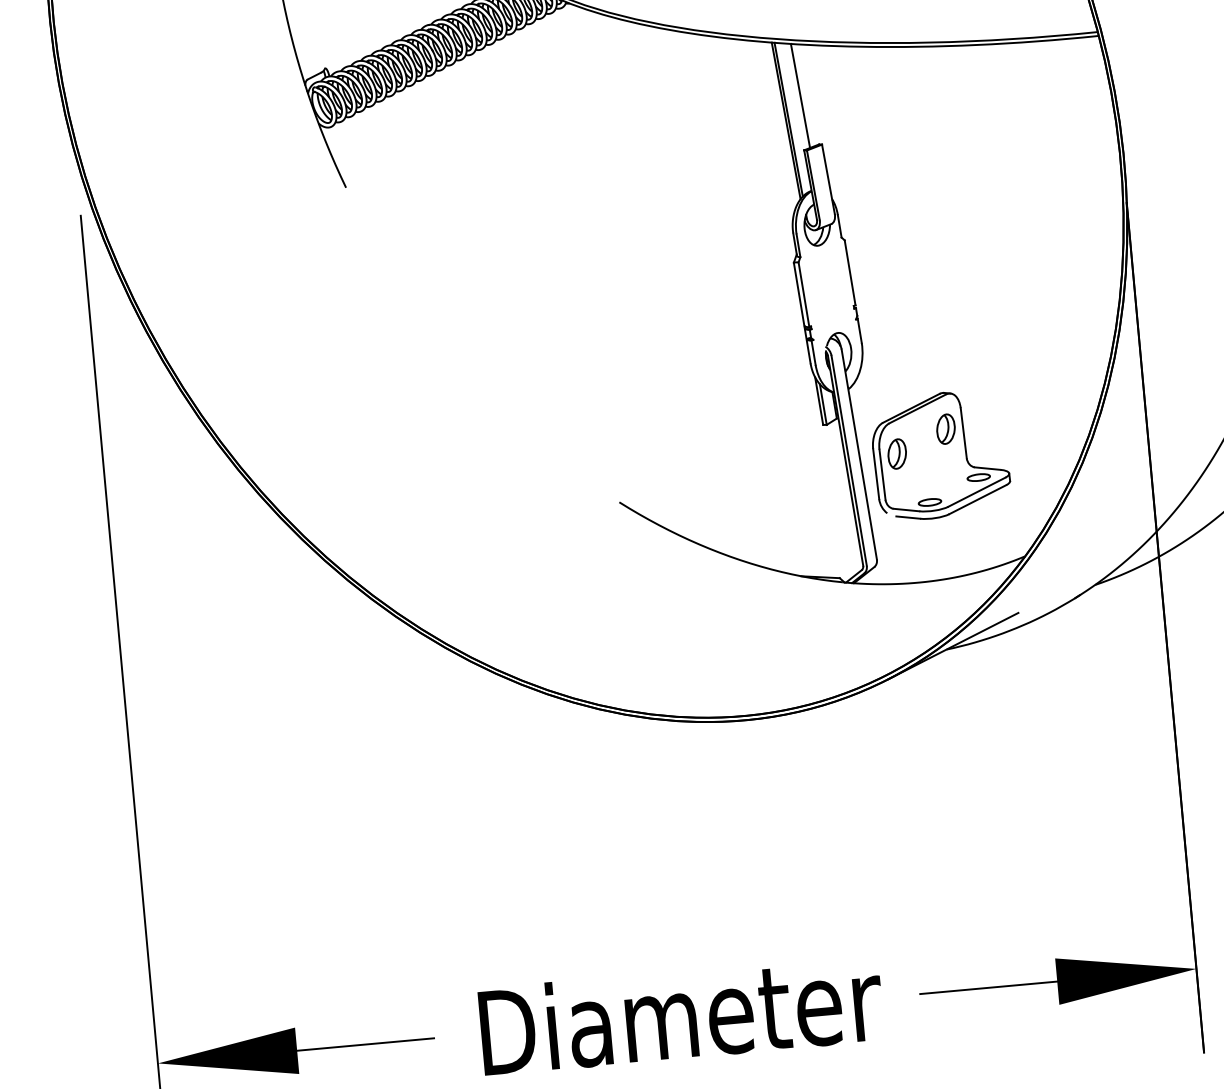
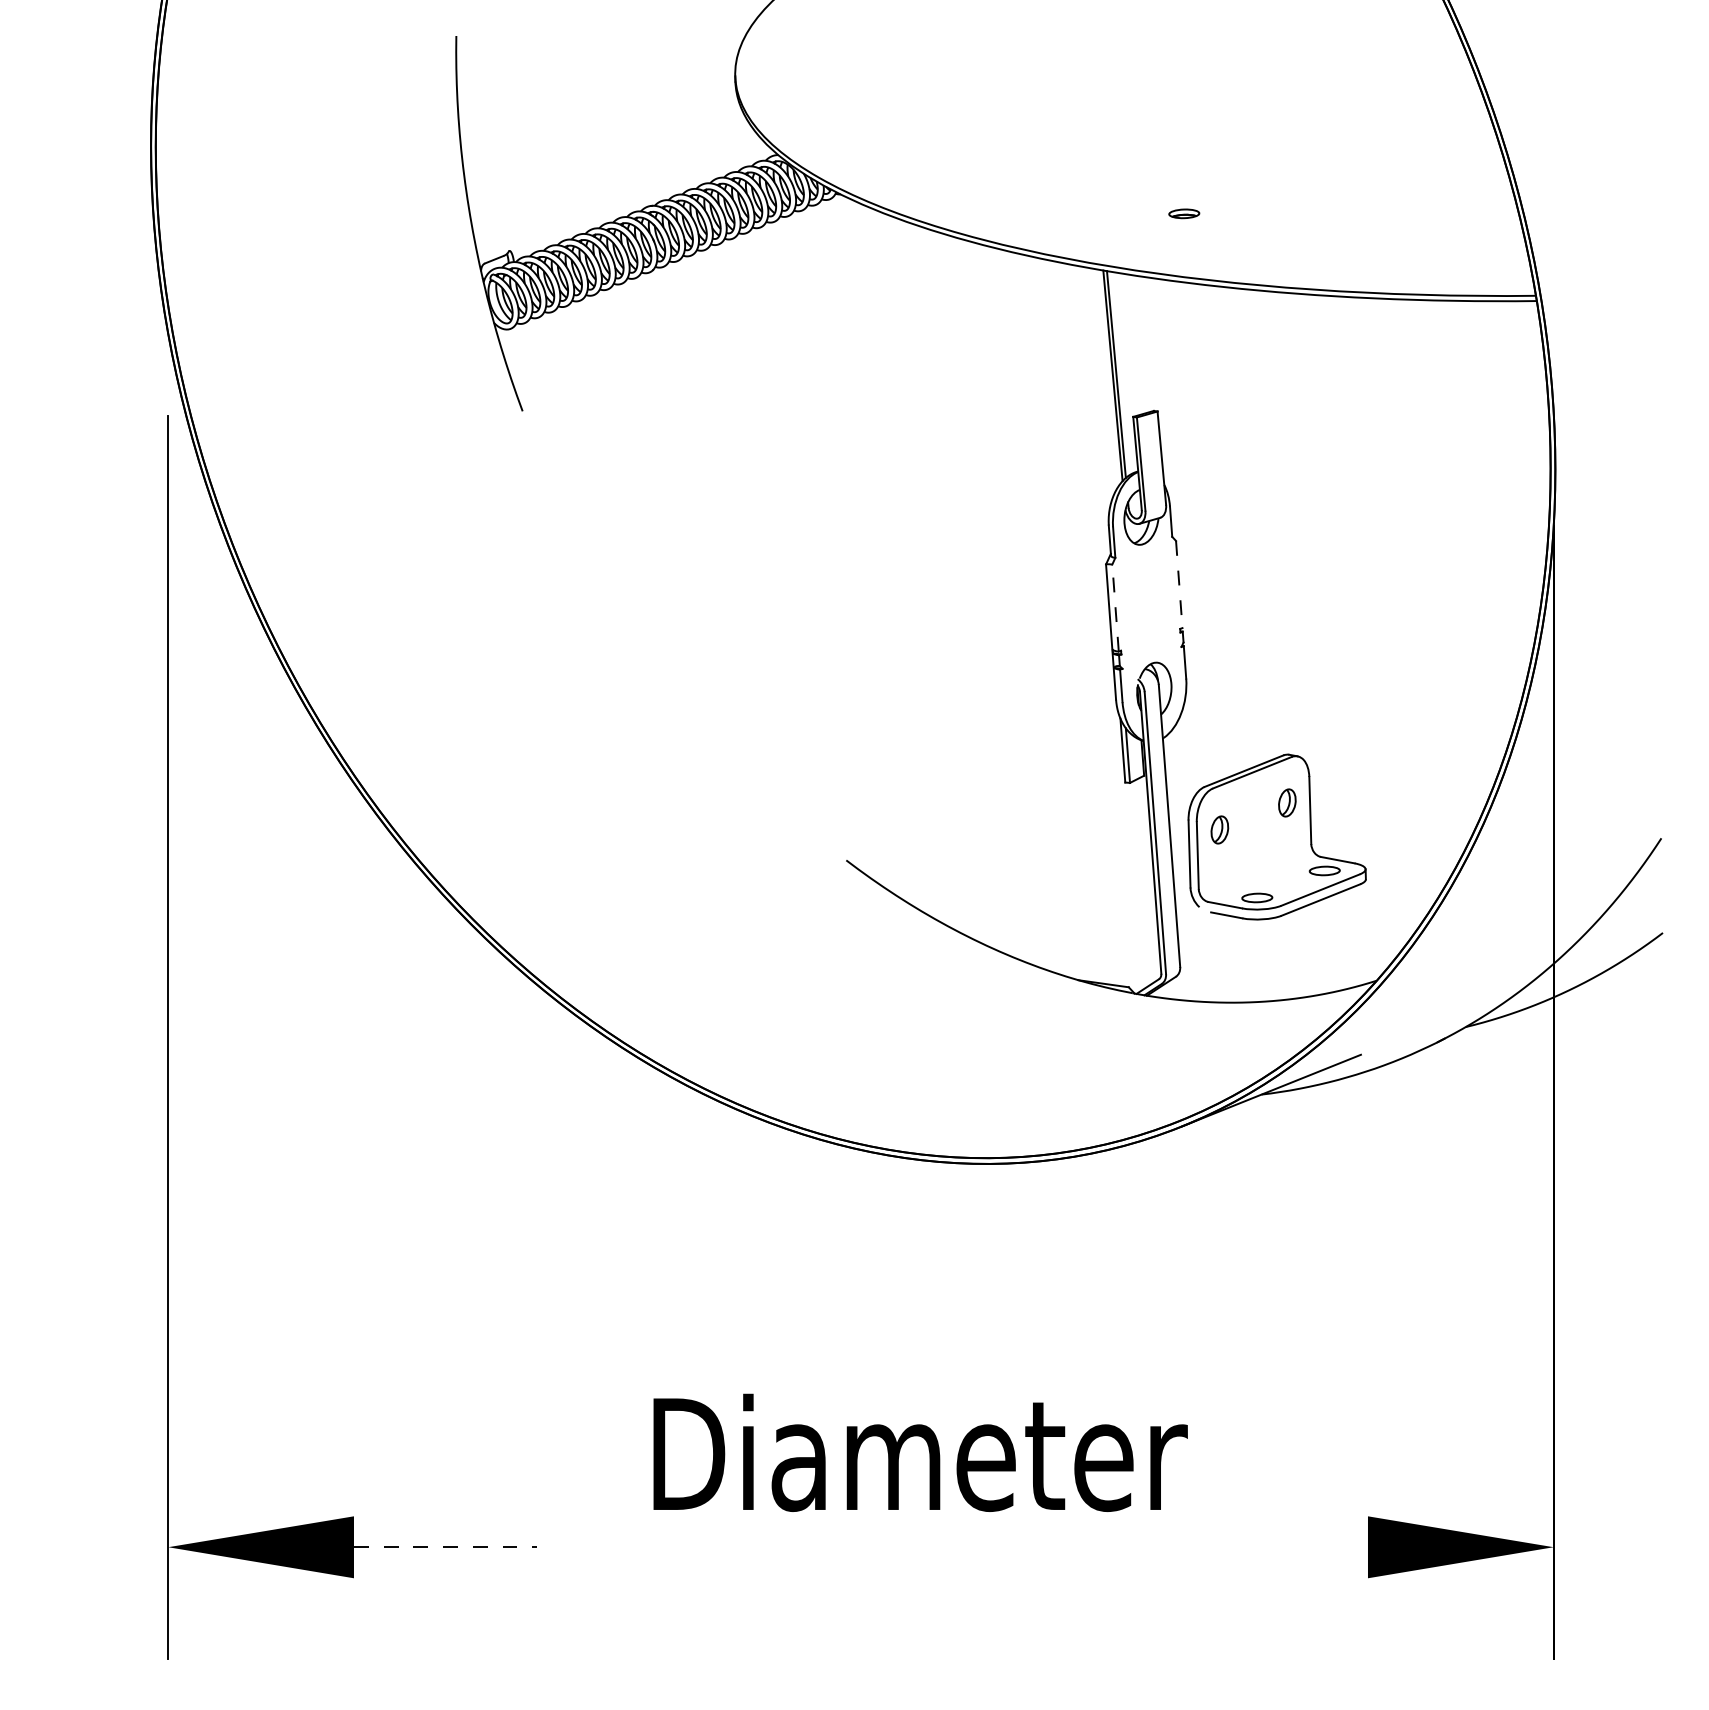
line: (800, 95) -> (1134, 344), removed
line: (850, 272) -> (1179, 584), solid -> dashed
line: (803, 295) -> (1115, 608), solid -> dashed
part: (946, 428) -> (1287, 802), size x0.7
part: (896, 453) -> (1219, 829), size x0.7
line: (988, 988) -> (1276, 1547), removed
text: (681, 1014) -> (920, 1452), moved
line: (365, 1044) -> (445, 1547), solid -> dashed

